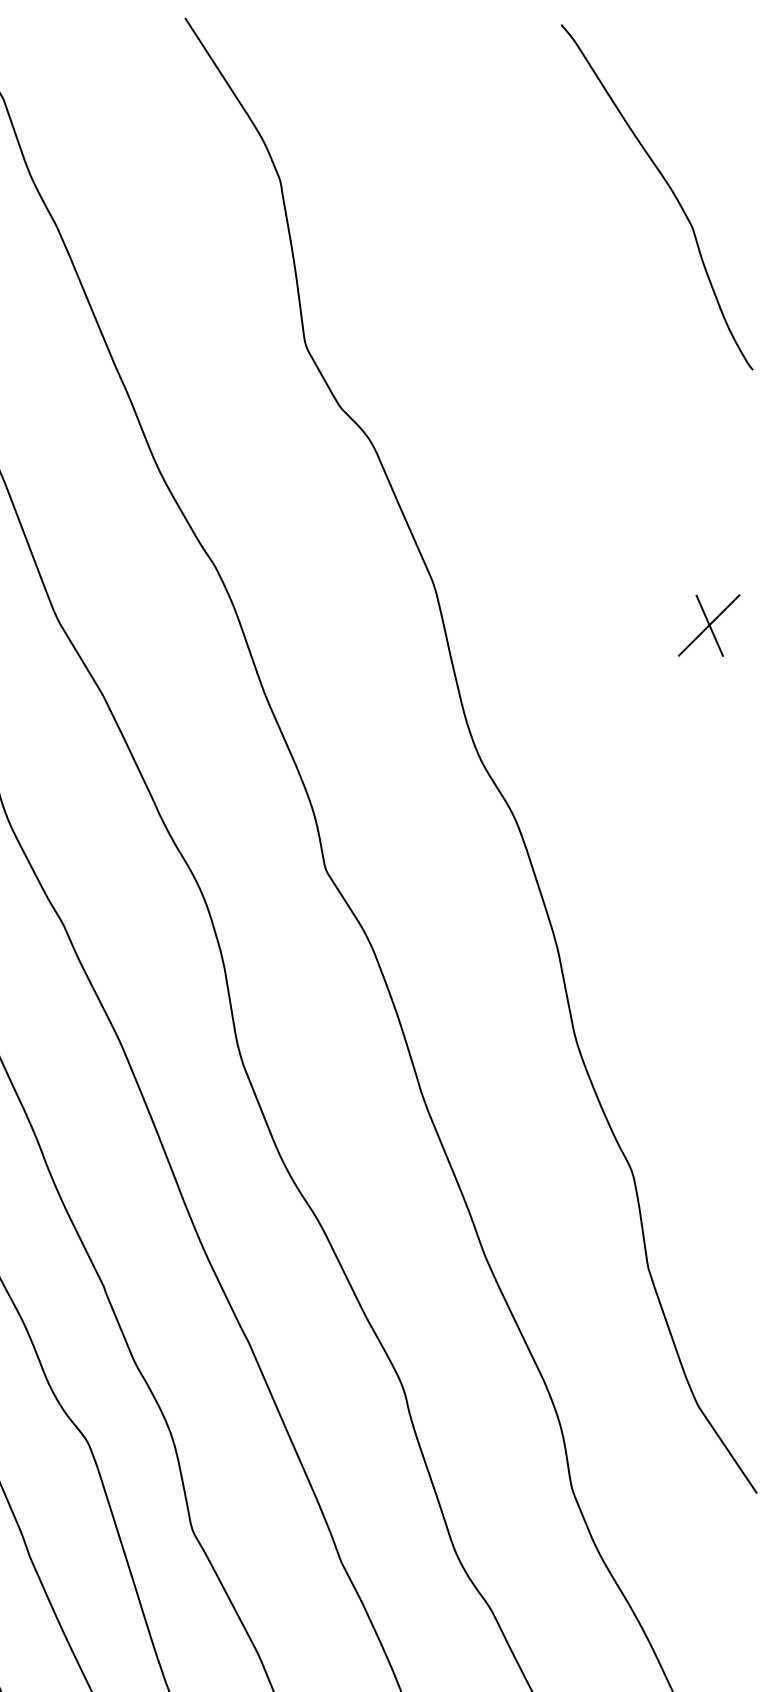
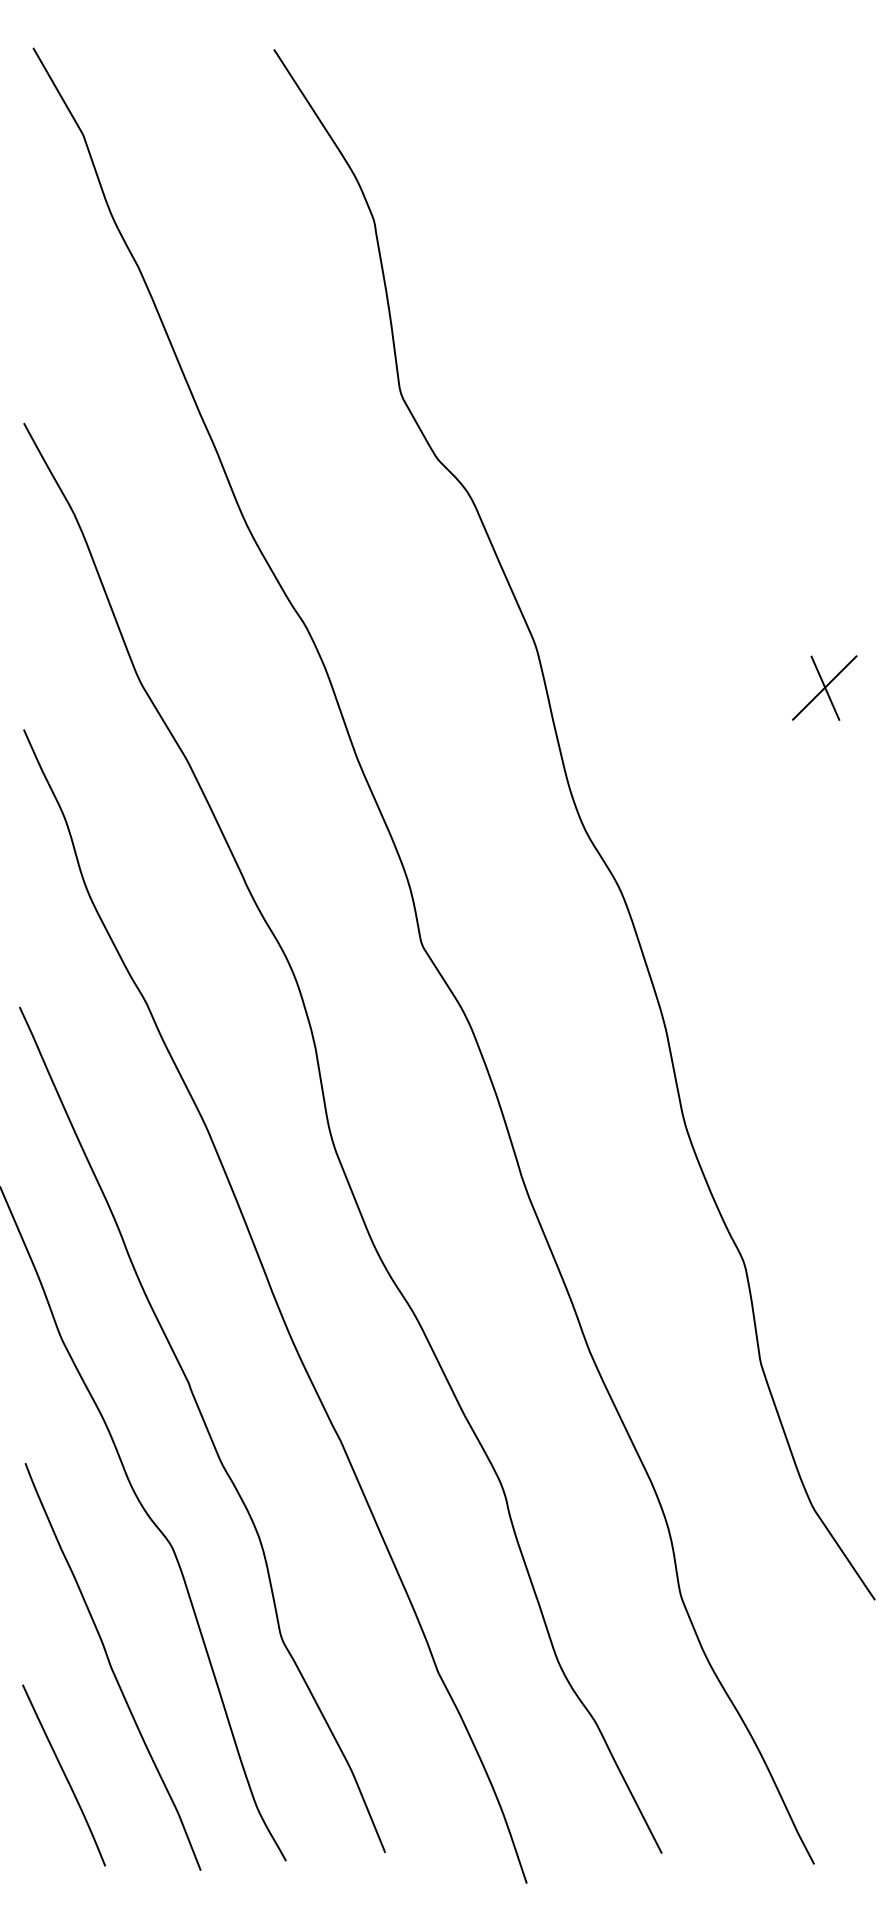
curve: (669, 189) -> (783, 229), removed

